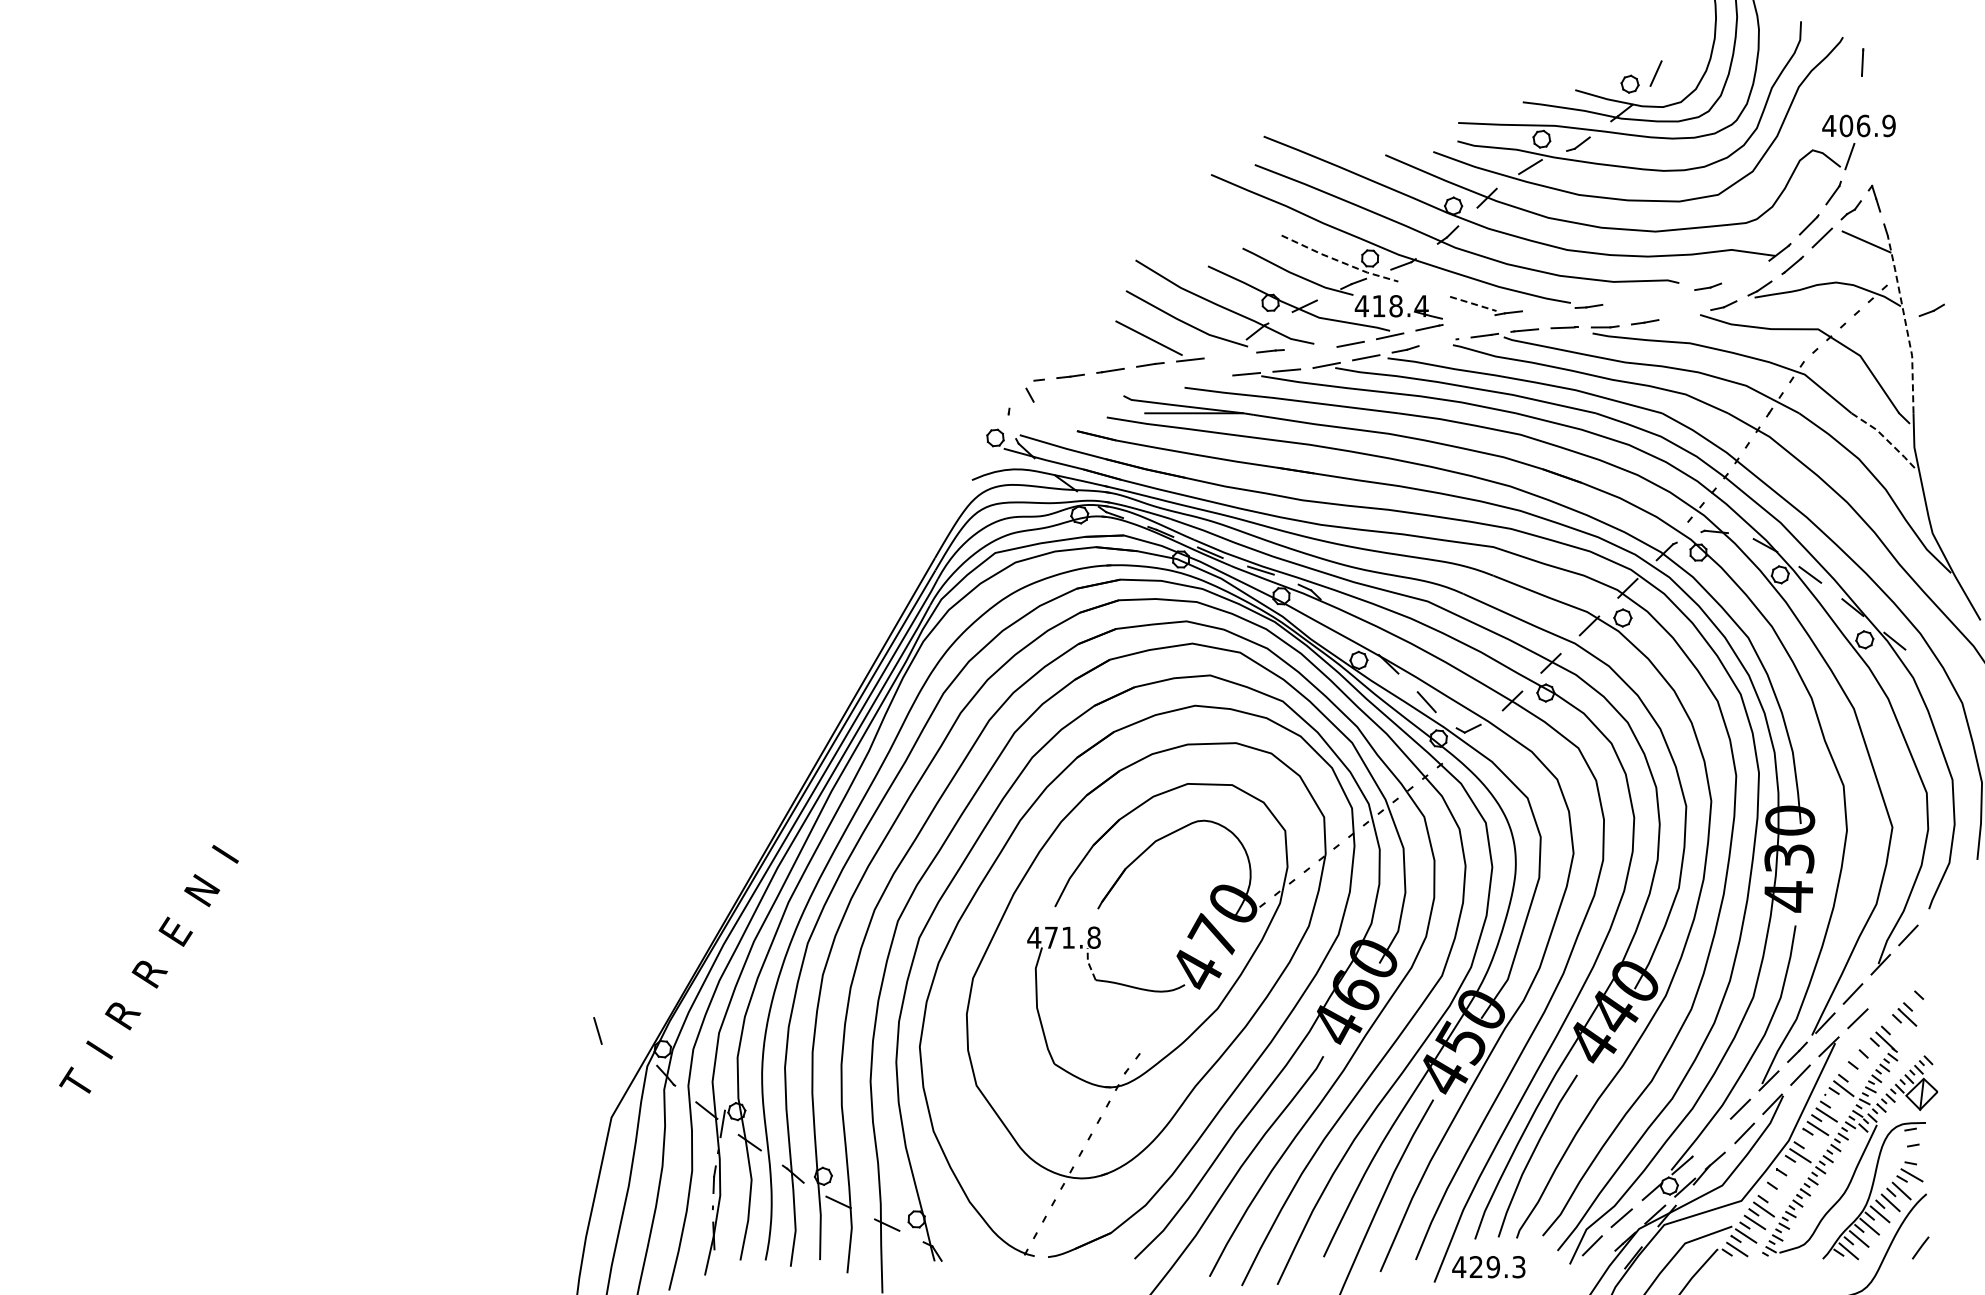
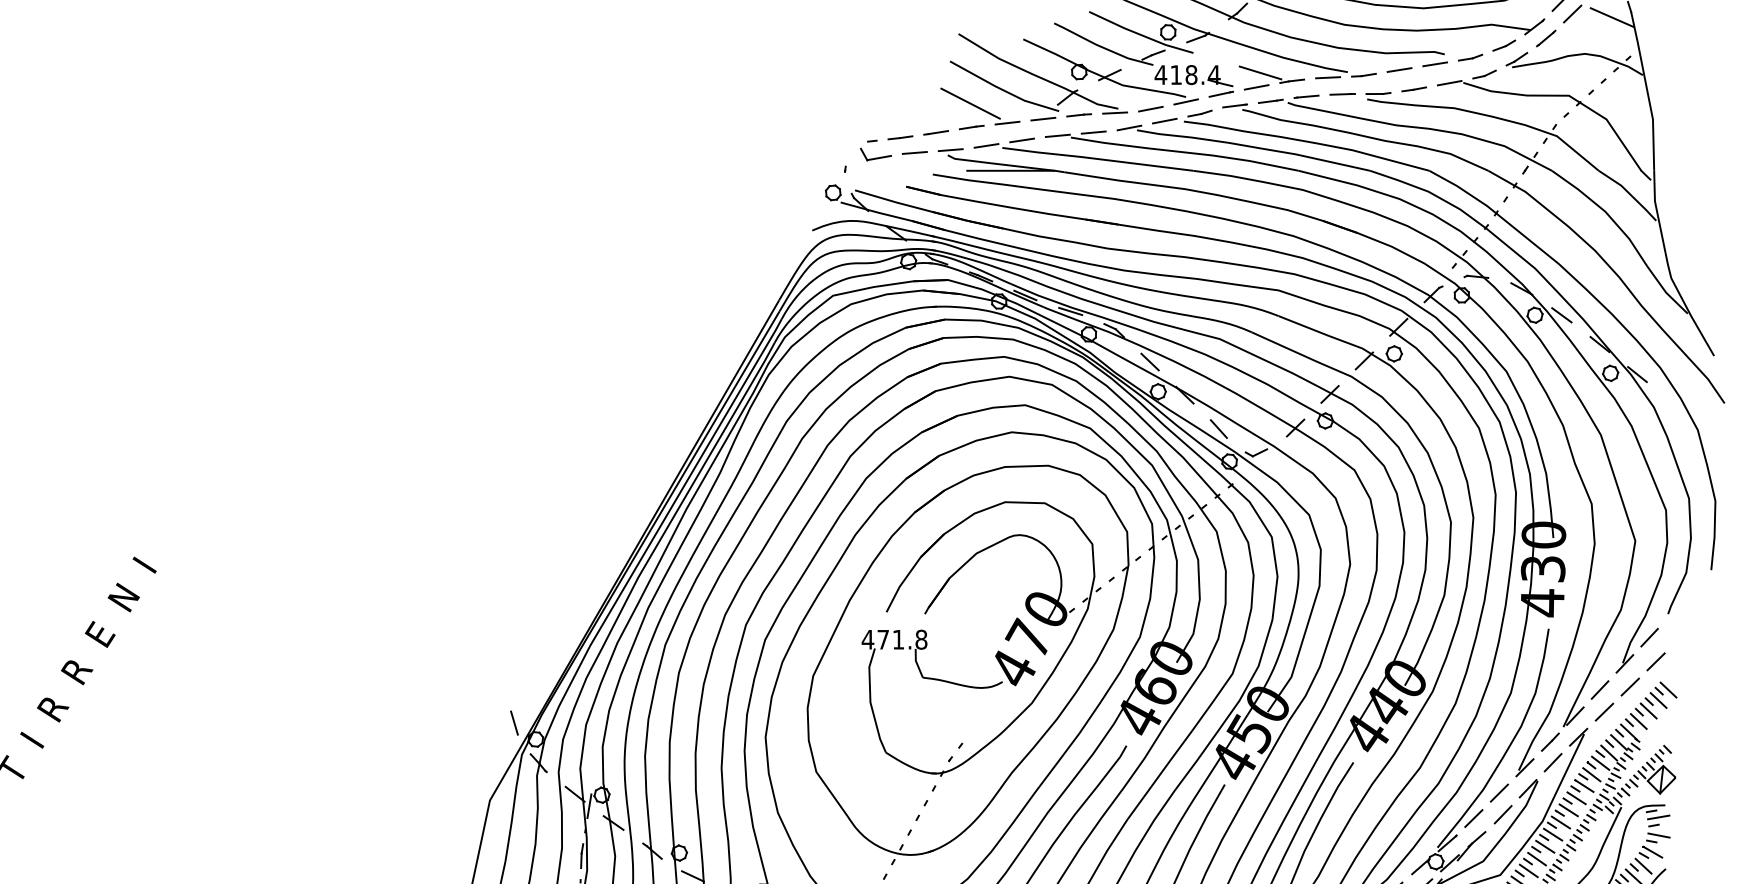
line: (1339, 261) -> (1140, 35), dashed -> solid
line: (1668, 294) -> (1435, 64), added
line: (1628, 300) -> (1399, 69), added
line: (1473, 304) -> (1260, 73), dashed -> solid
line: (1548, 308) -> (1327, 77), added
line: (1931, 310) -> (1503, 45), moved
line: (1684, 314) -> (1449, 82), added
line: (1468, 319) -> (1256, 86), added
line: (1905, 323) -> (1647, 90), dashed -> solid
line: (1443, 340) -> (1233, 105), added
line: (1310, 348) -> (1114, 112), added
line: (1230, 355) -> (1043, 119), added
line: (1206, 379) -> (1021, 140), added
line: (1166, 385) -> (986, 145), added
line: (1126, 390) -> (950, 150), added
line: (1086, 393) -> (914, 153), added
line: (1046, 398) -> (878, 157), added
line: (1885, 438) -> (1629, 193), dashed -> solid
line: (1349, 626) -> (1149, 361), added
line: (1915, 962) -> (1655, 661), added
line: (1088, 964) -> (916, 663), dashed -> solid
line: (1886, 990) -> (1630, 686), added
line: (1929, 993) -> (1668, 689), added
line: (1918, 1005) -> (1658, 700), added
line: (1896, 1028) -> (1638, 720), added
line: (597, 1030) -> (514, 722), moved
line: (1874, 1052) -> (1619, 742), added
line: (1863, 1064) -> (1609, 753), added
line: (1853, 1075) -> (1600, 762), added
line: (1835, 1100) -> (1584, 785), added
line: (1918, 1136) -> (1658, 817), added
line: (1711, 1137) -> (1473, 818), added
line: (1809, 1141) -> (1561, 821), added
line: (1918, 1156) -> (1658, 835), added
line: (1791, 1168) -> (1545, 846), added
line: (1782, 1183) -> (1537, 859), added
line: (1773, 1196) -> (1528, 871), added

